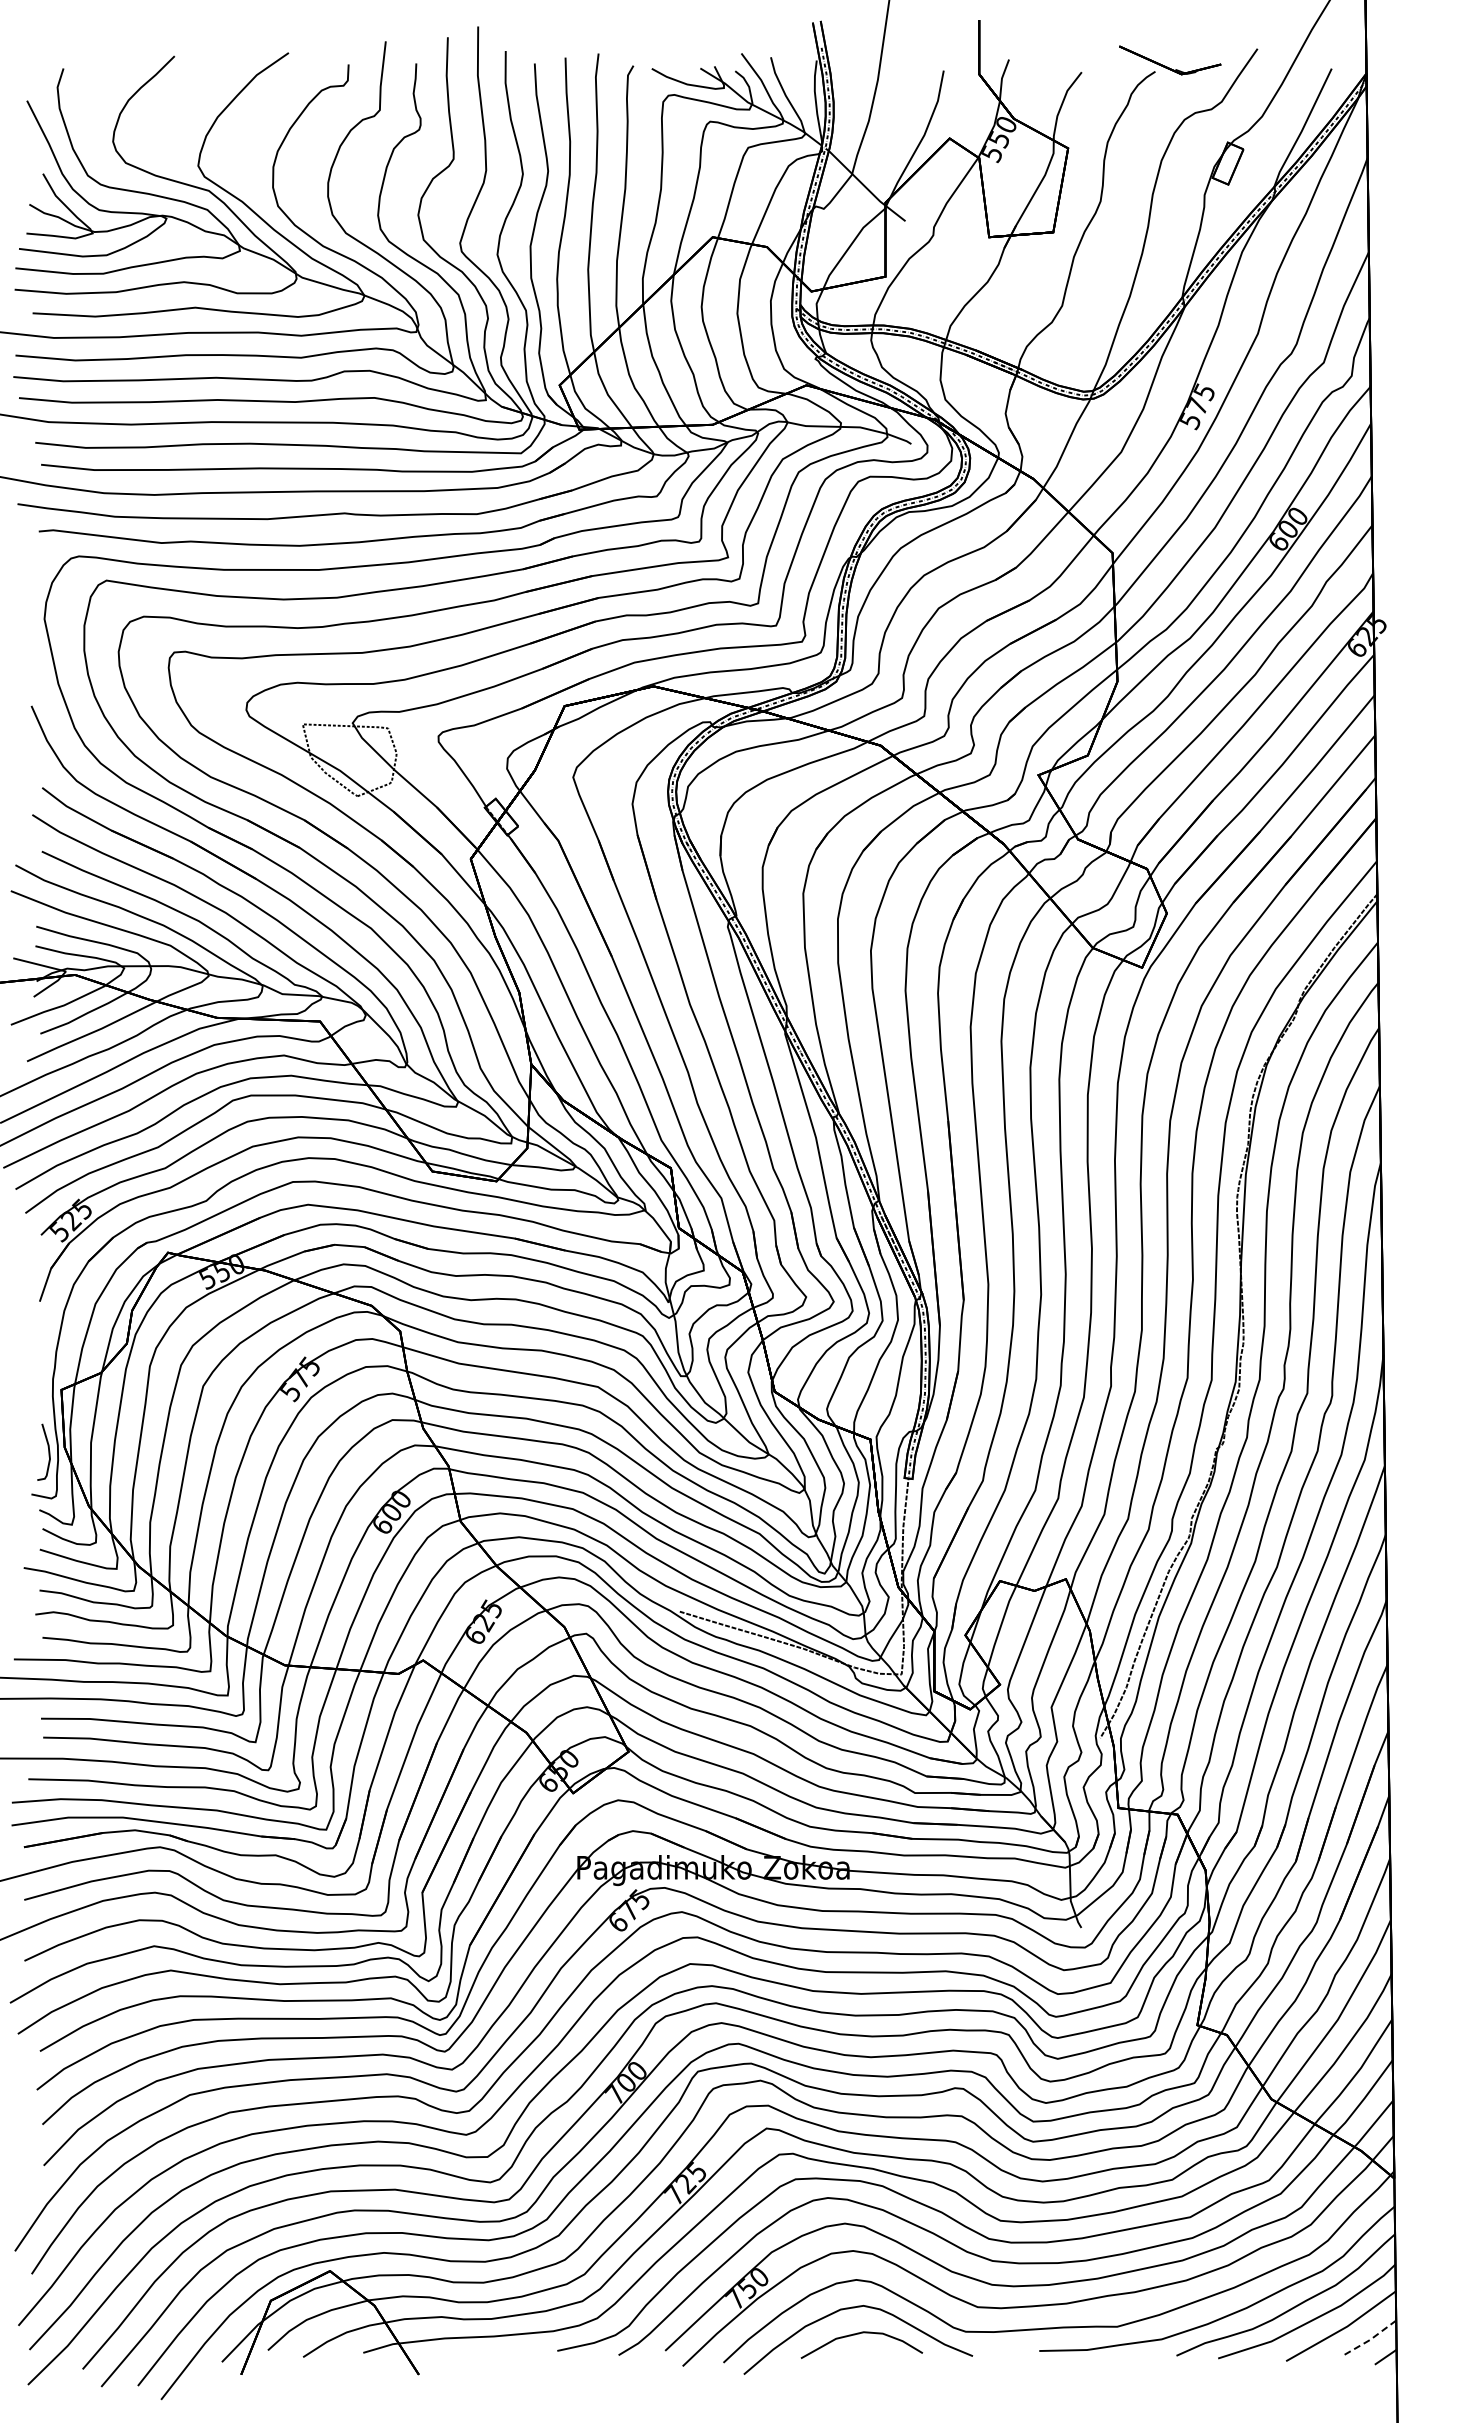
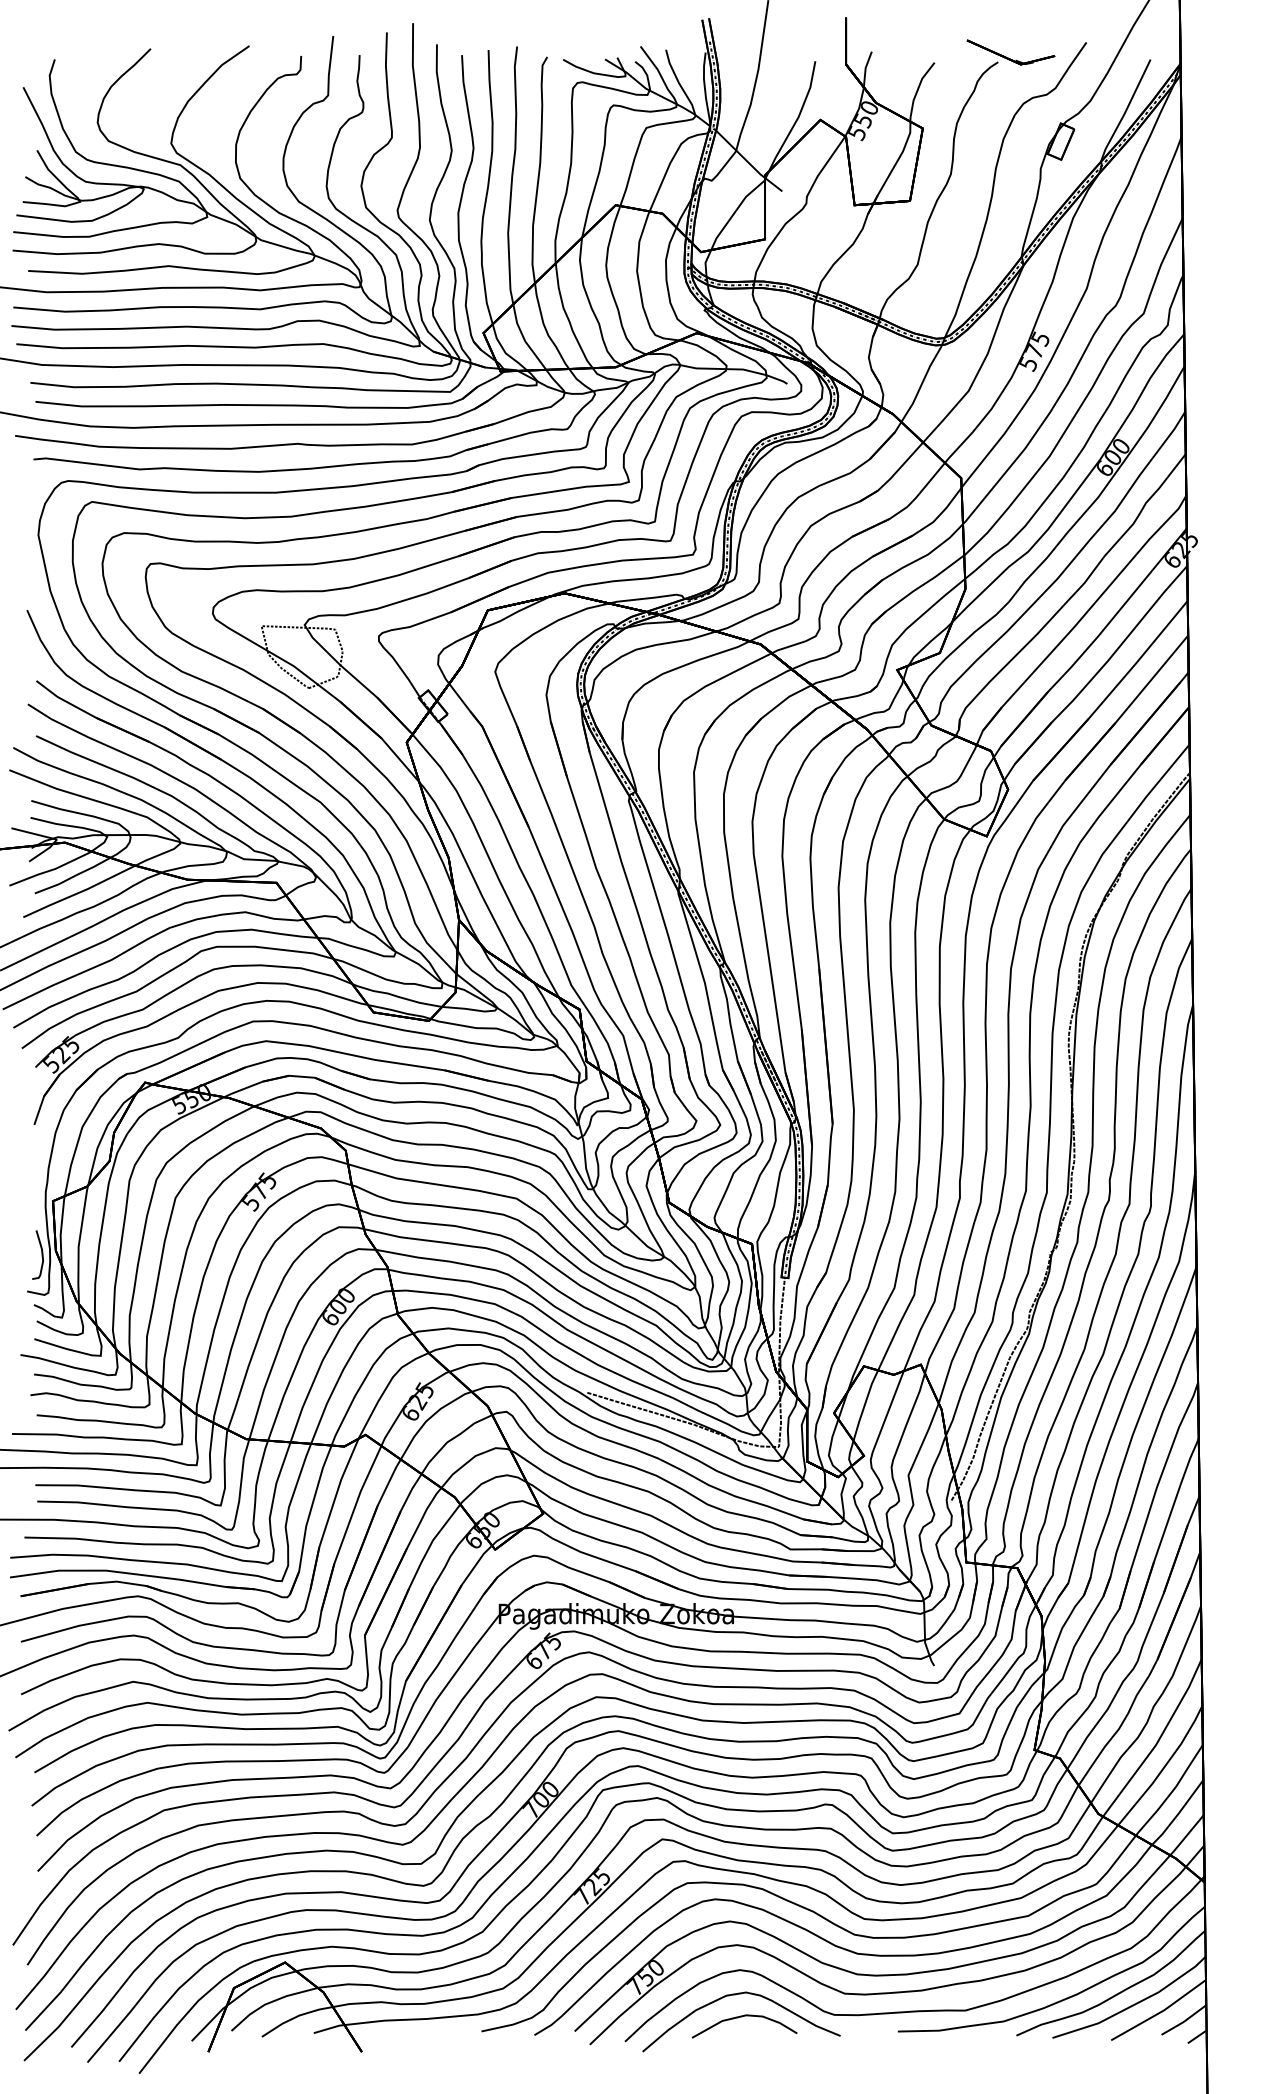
line: (1370, 2339) -> (1184, 2021), dashed -> solid

